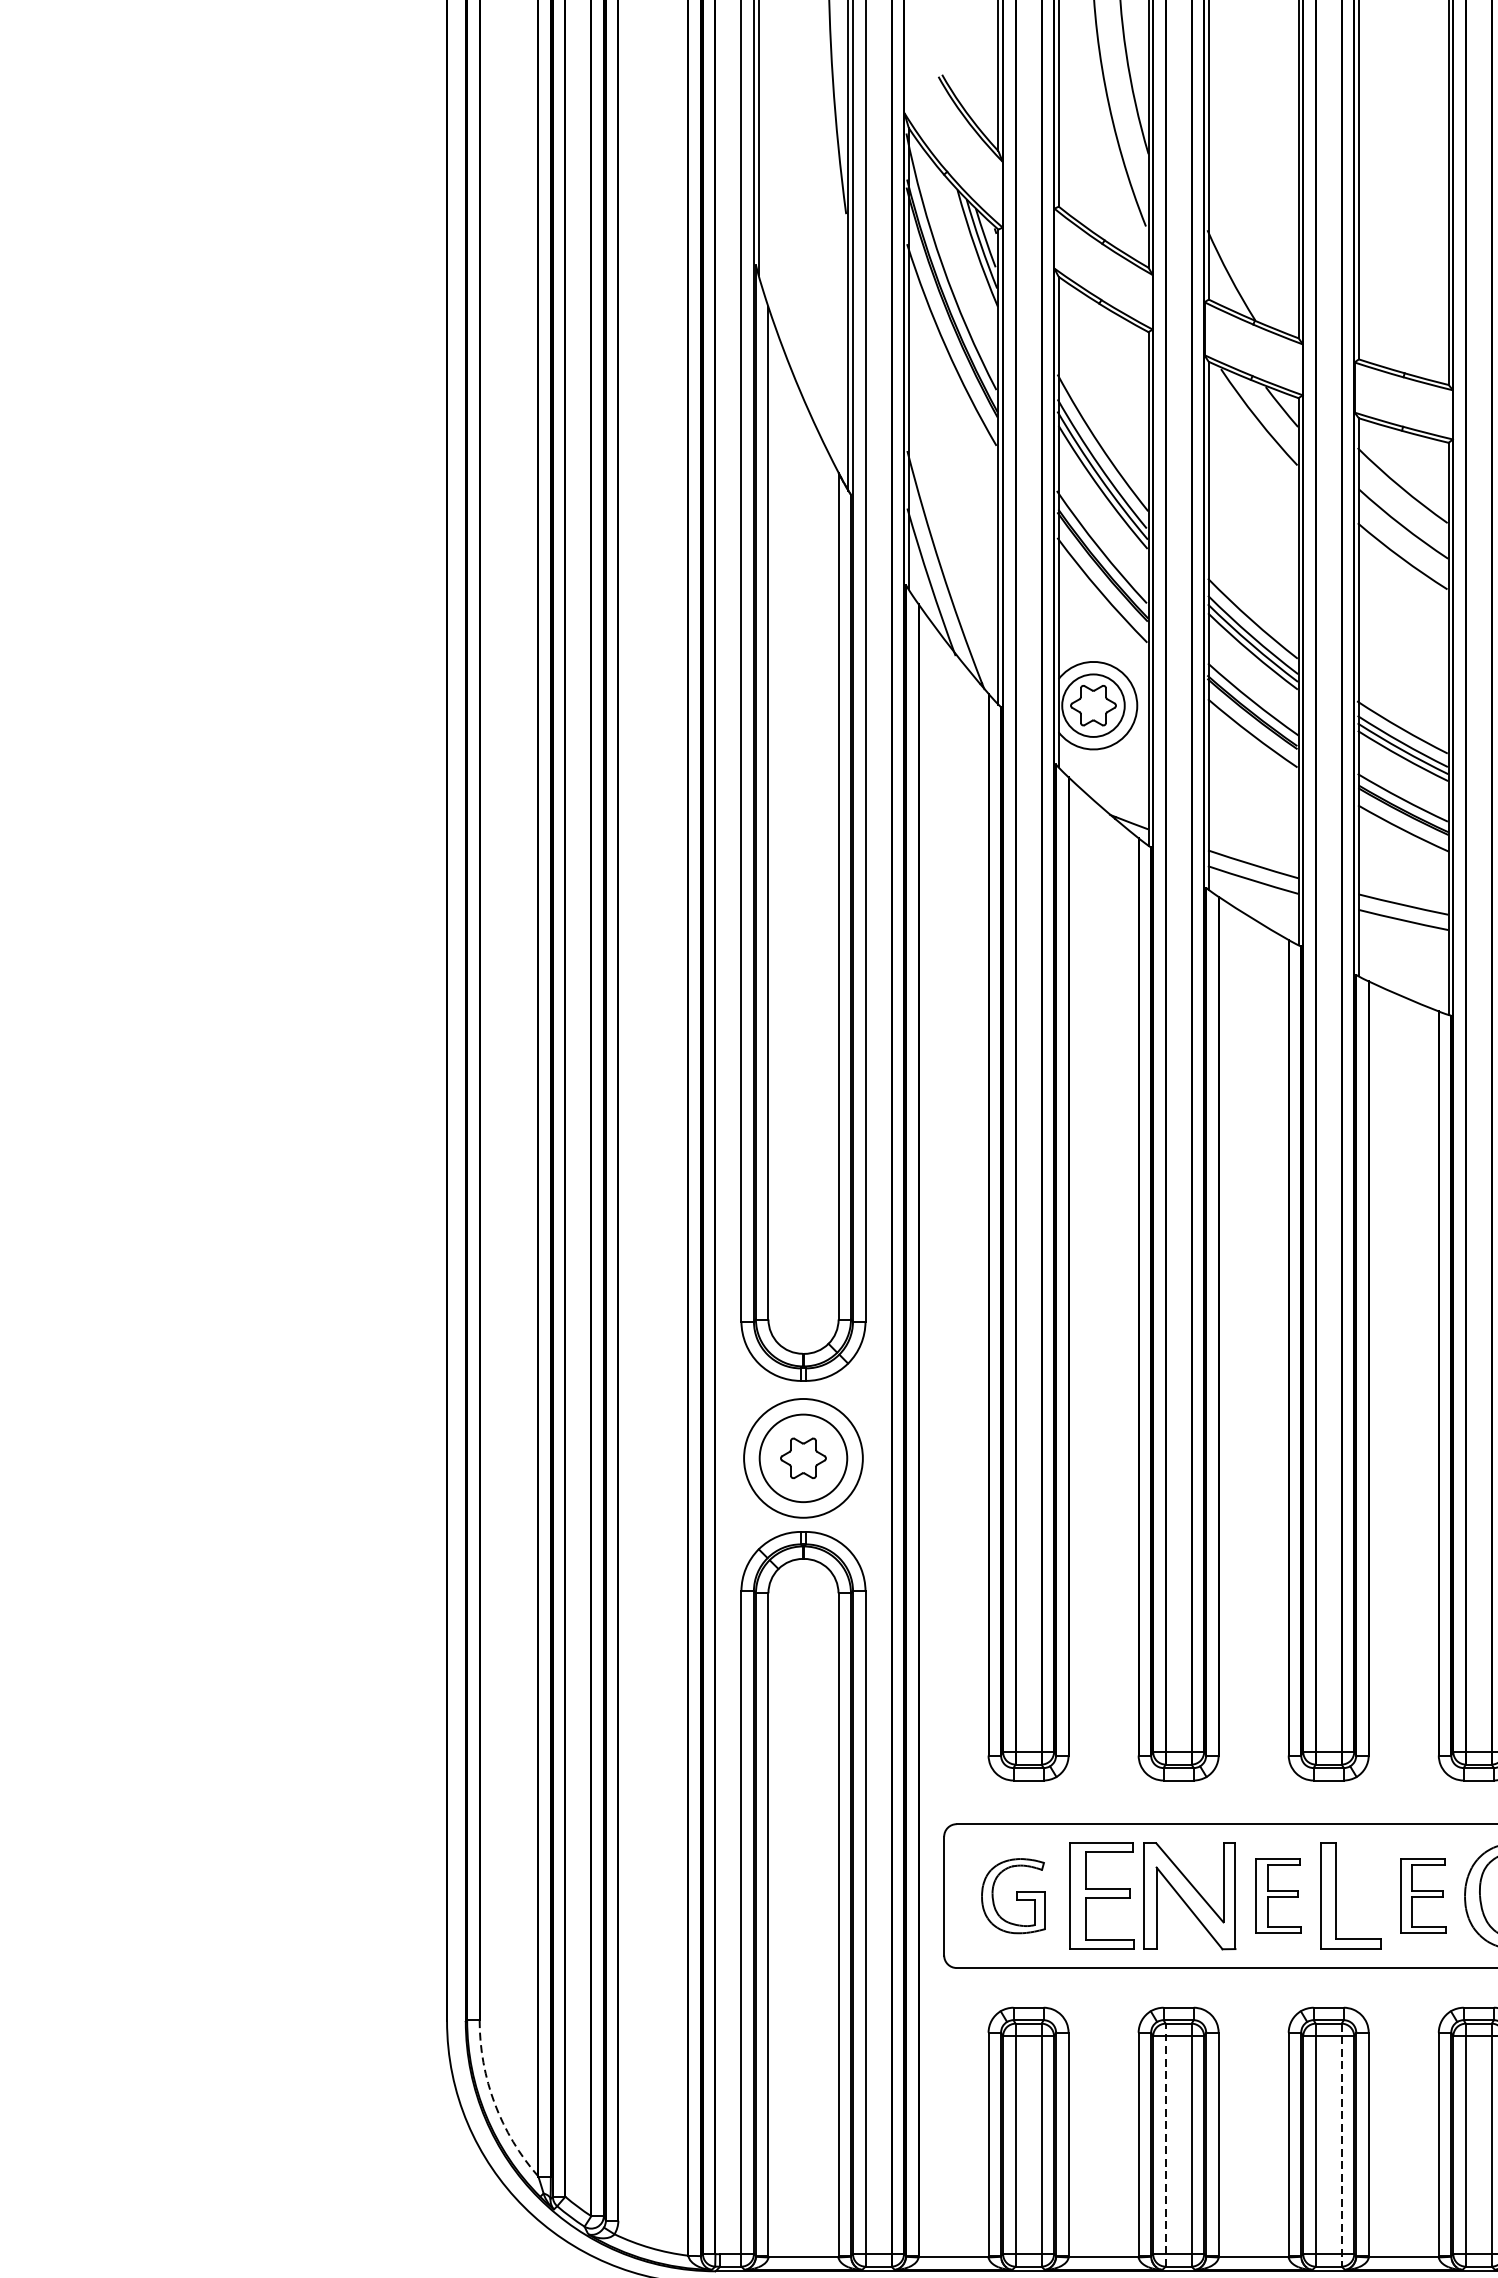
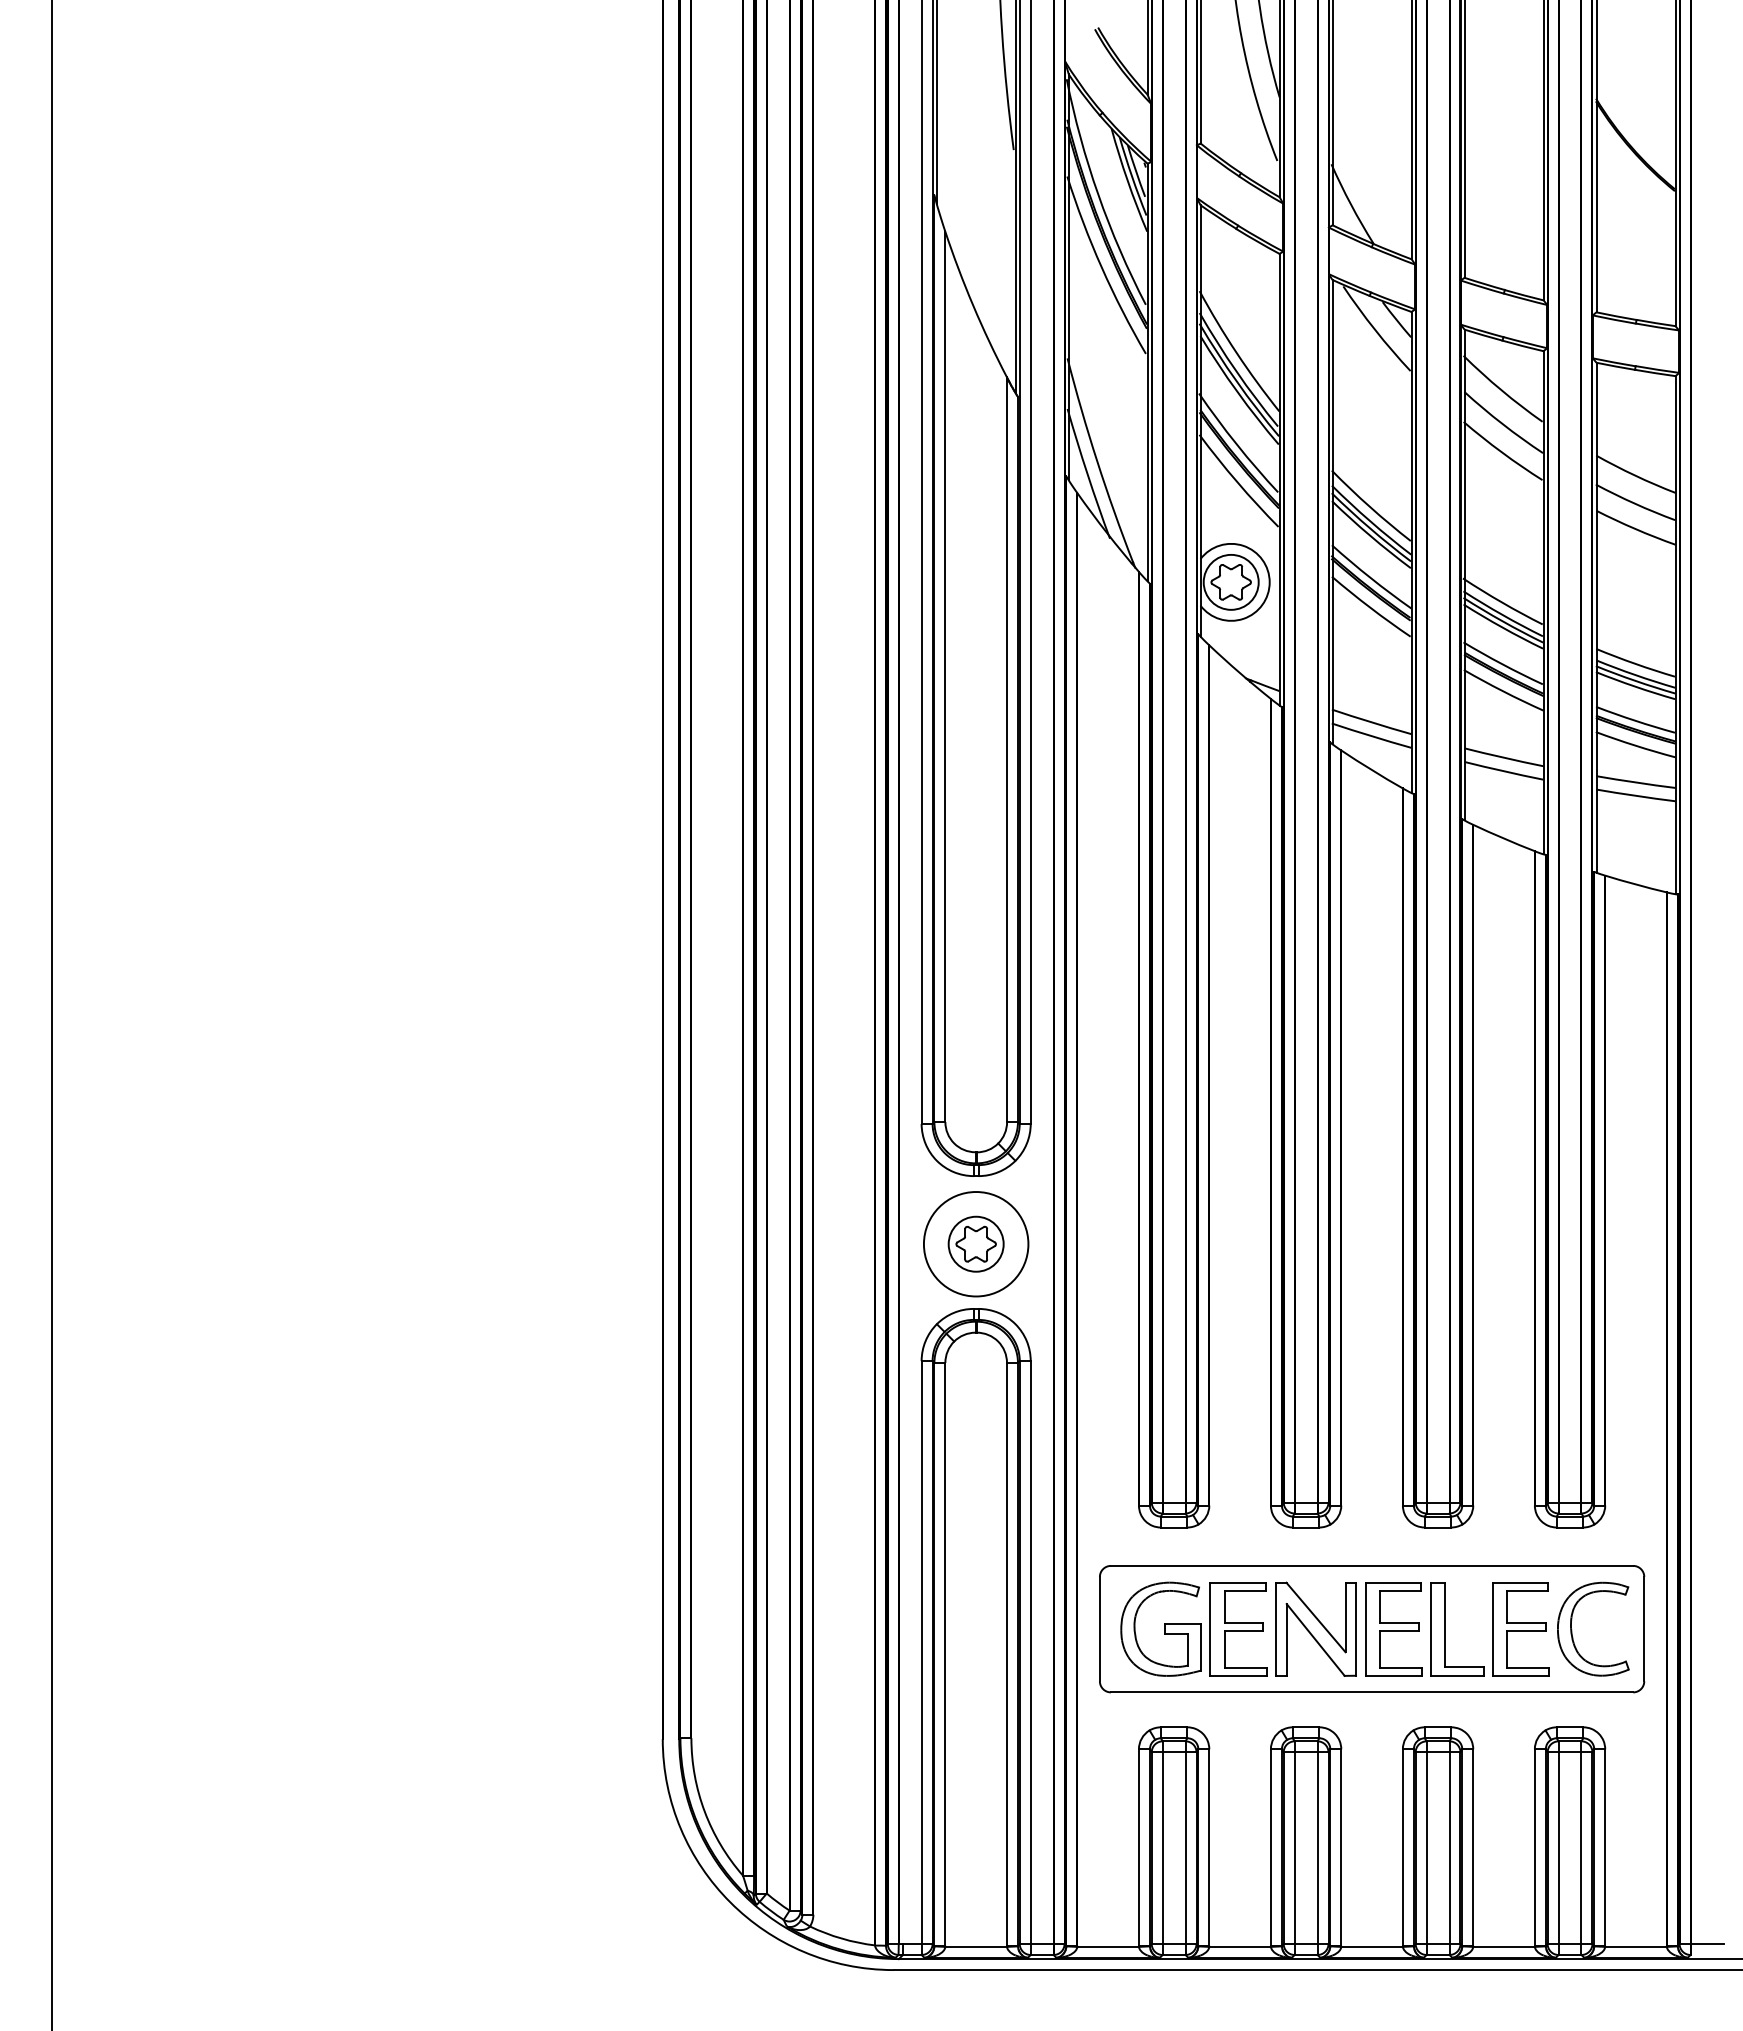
circle: (802, 1457) -> (975, 1243), size x0.71
part: (1013, 1895) -> (1160, 1628), size x1.43
part: (1278, 1896) -> (1393, 1629), size x1.43
part: (1422, 1896) -> (1520, 1629), size x1.43
arc: (494, 2103) -> (704, 1811), dashed -> solid
line: (1165, 2145) -> (1294, 1848), dashed -> solid
line: (1341, 2145) -> (1449, 1848), dashed -> solid

